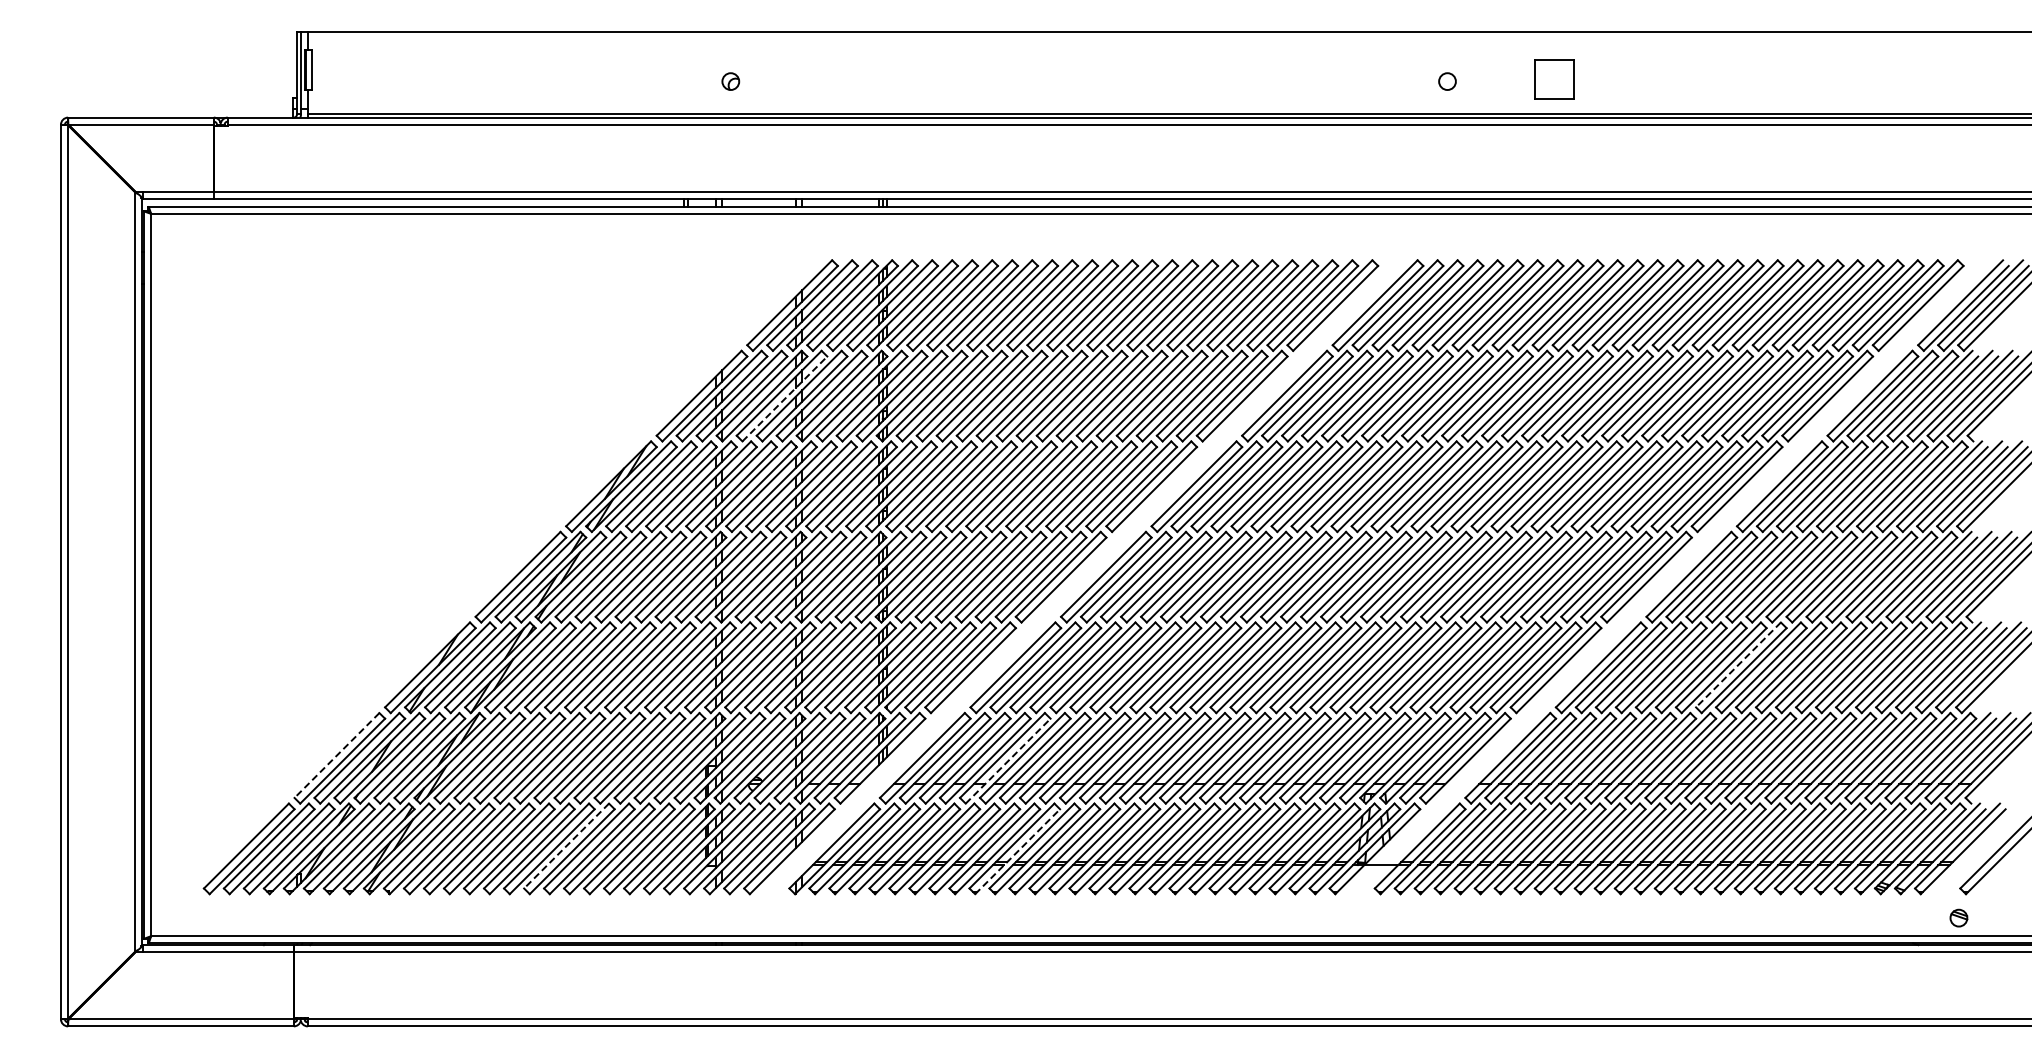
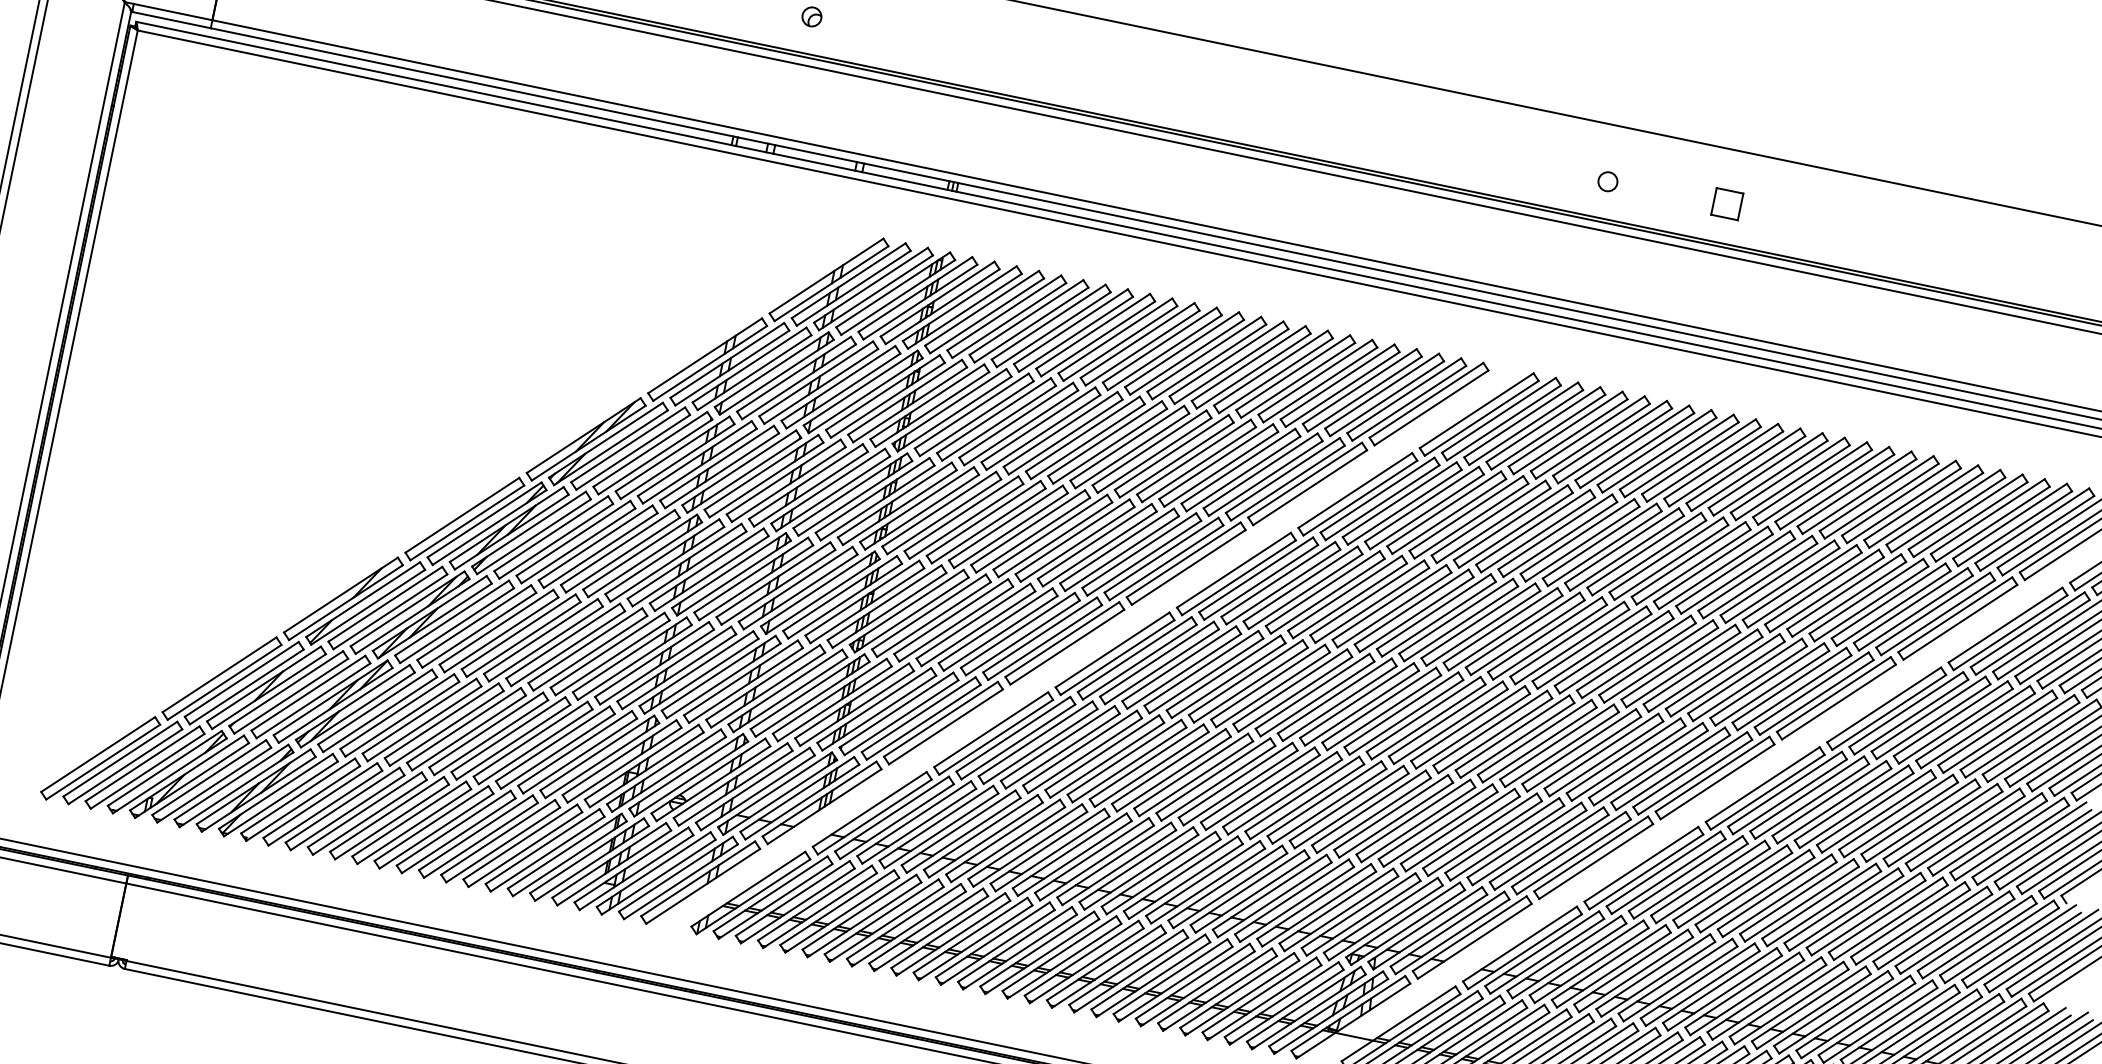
part: (1554, 79) -> (1727, 204), size x0.62
line: (785, 398) -> (799, 381), dashed -> solid
line: (1738, 665) -> (1796, 897), dashed -> solid
line: (336, 755) -> (219, 674), dashed -> solid
line: (1008, 760) -> (964, 834), dashed -> solid
line: (566, 846) -> (453, 828), dashed -> solid
line: (1017, 851) -> (953, 937), dashed -> solid

